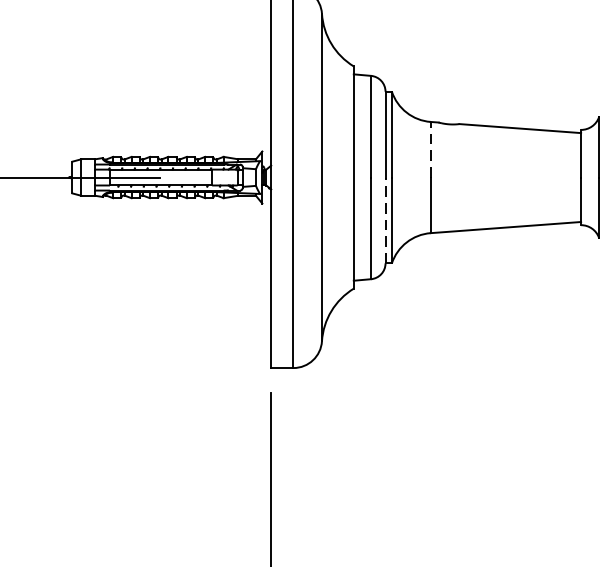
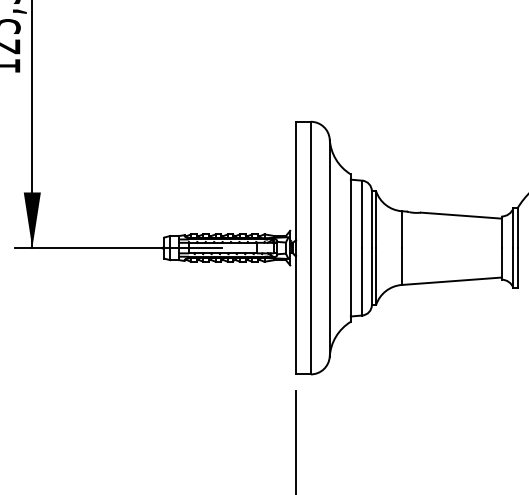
line: (430, 149) -> (401, 229), dashed -> solid
line: (384, 220) -> (371, 276), dashed -> solid

